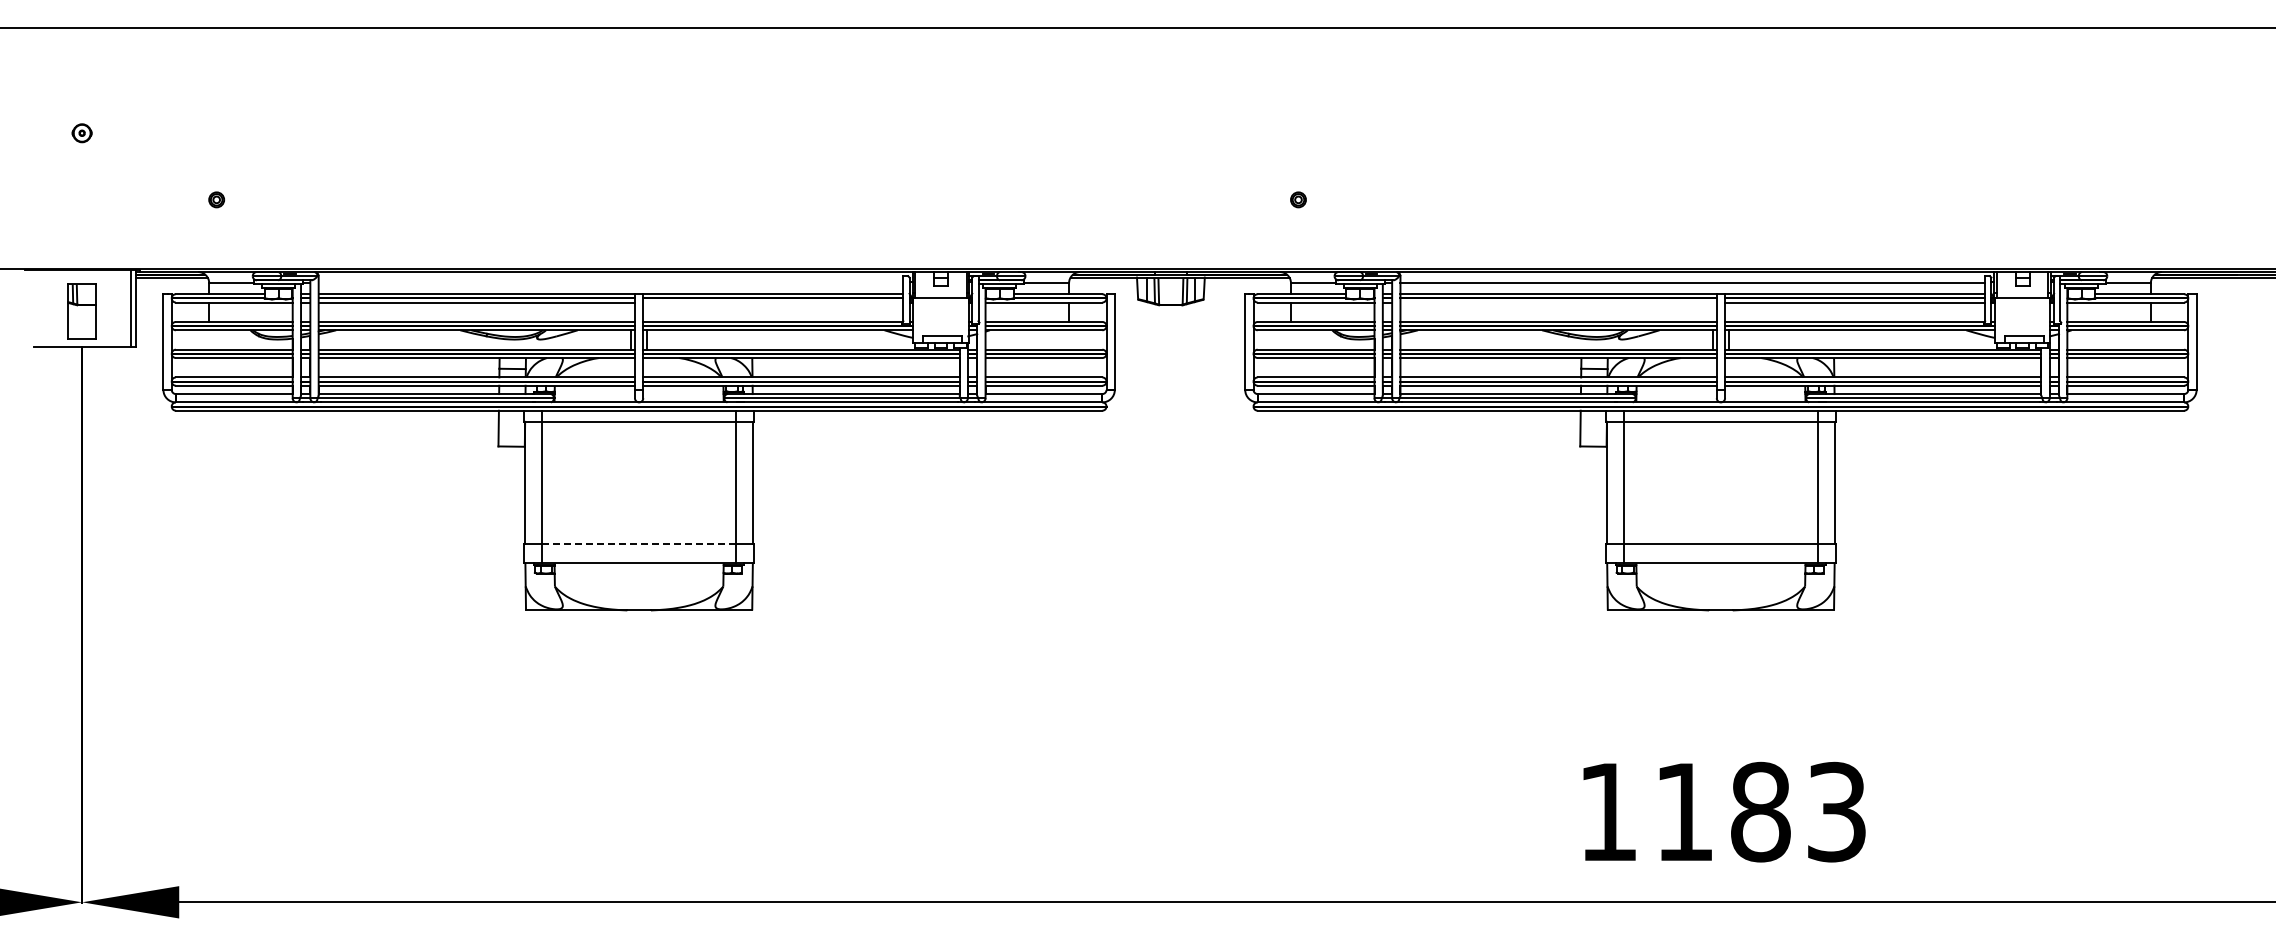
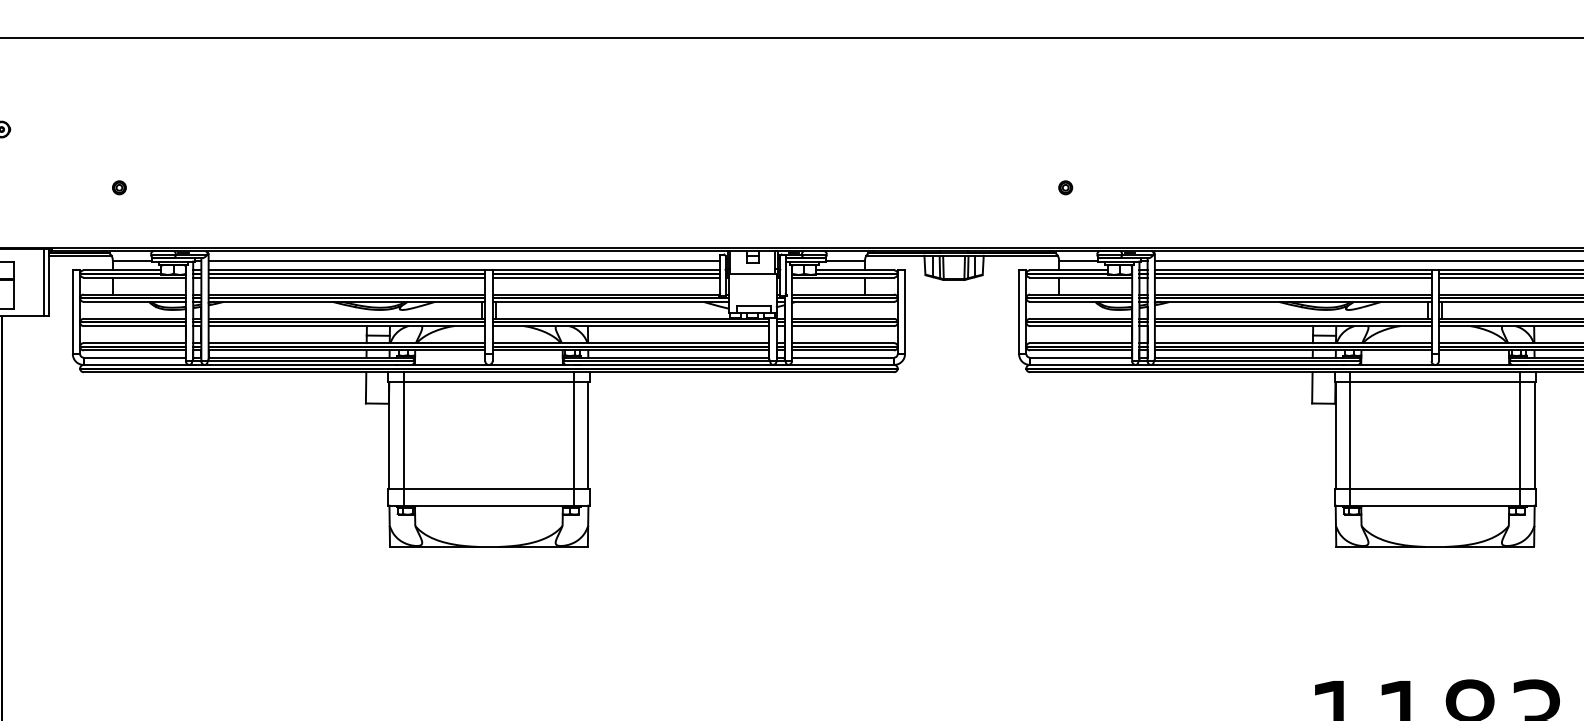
line: (610, 283) -> (463, 260), added
line: (773, 302) -> (606, 277), added
line: (1558, 302) -> (1293, 277), added
line: (638, 543) -> (488, 488), dashed -> solid

